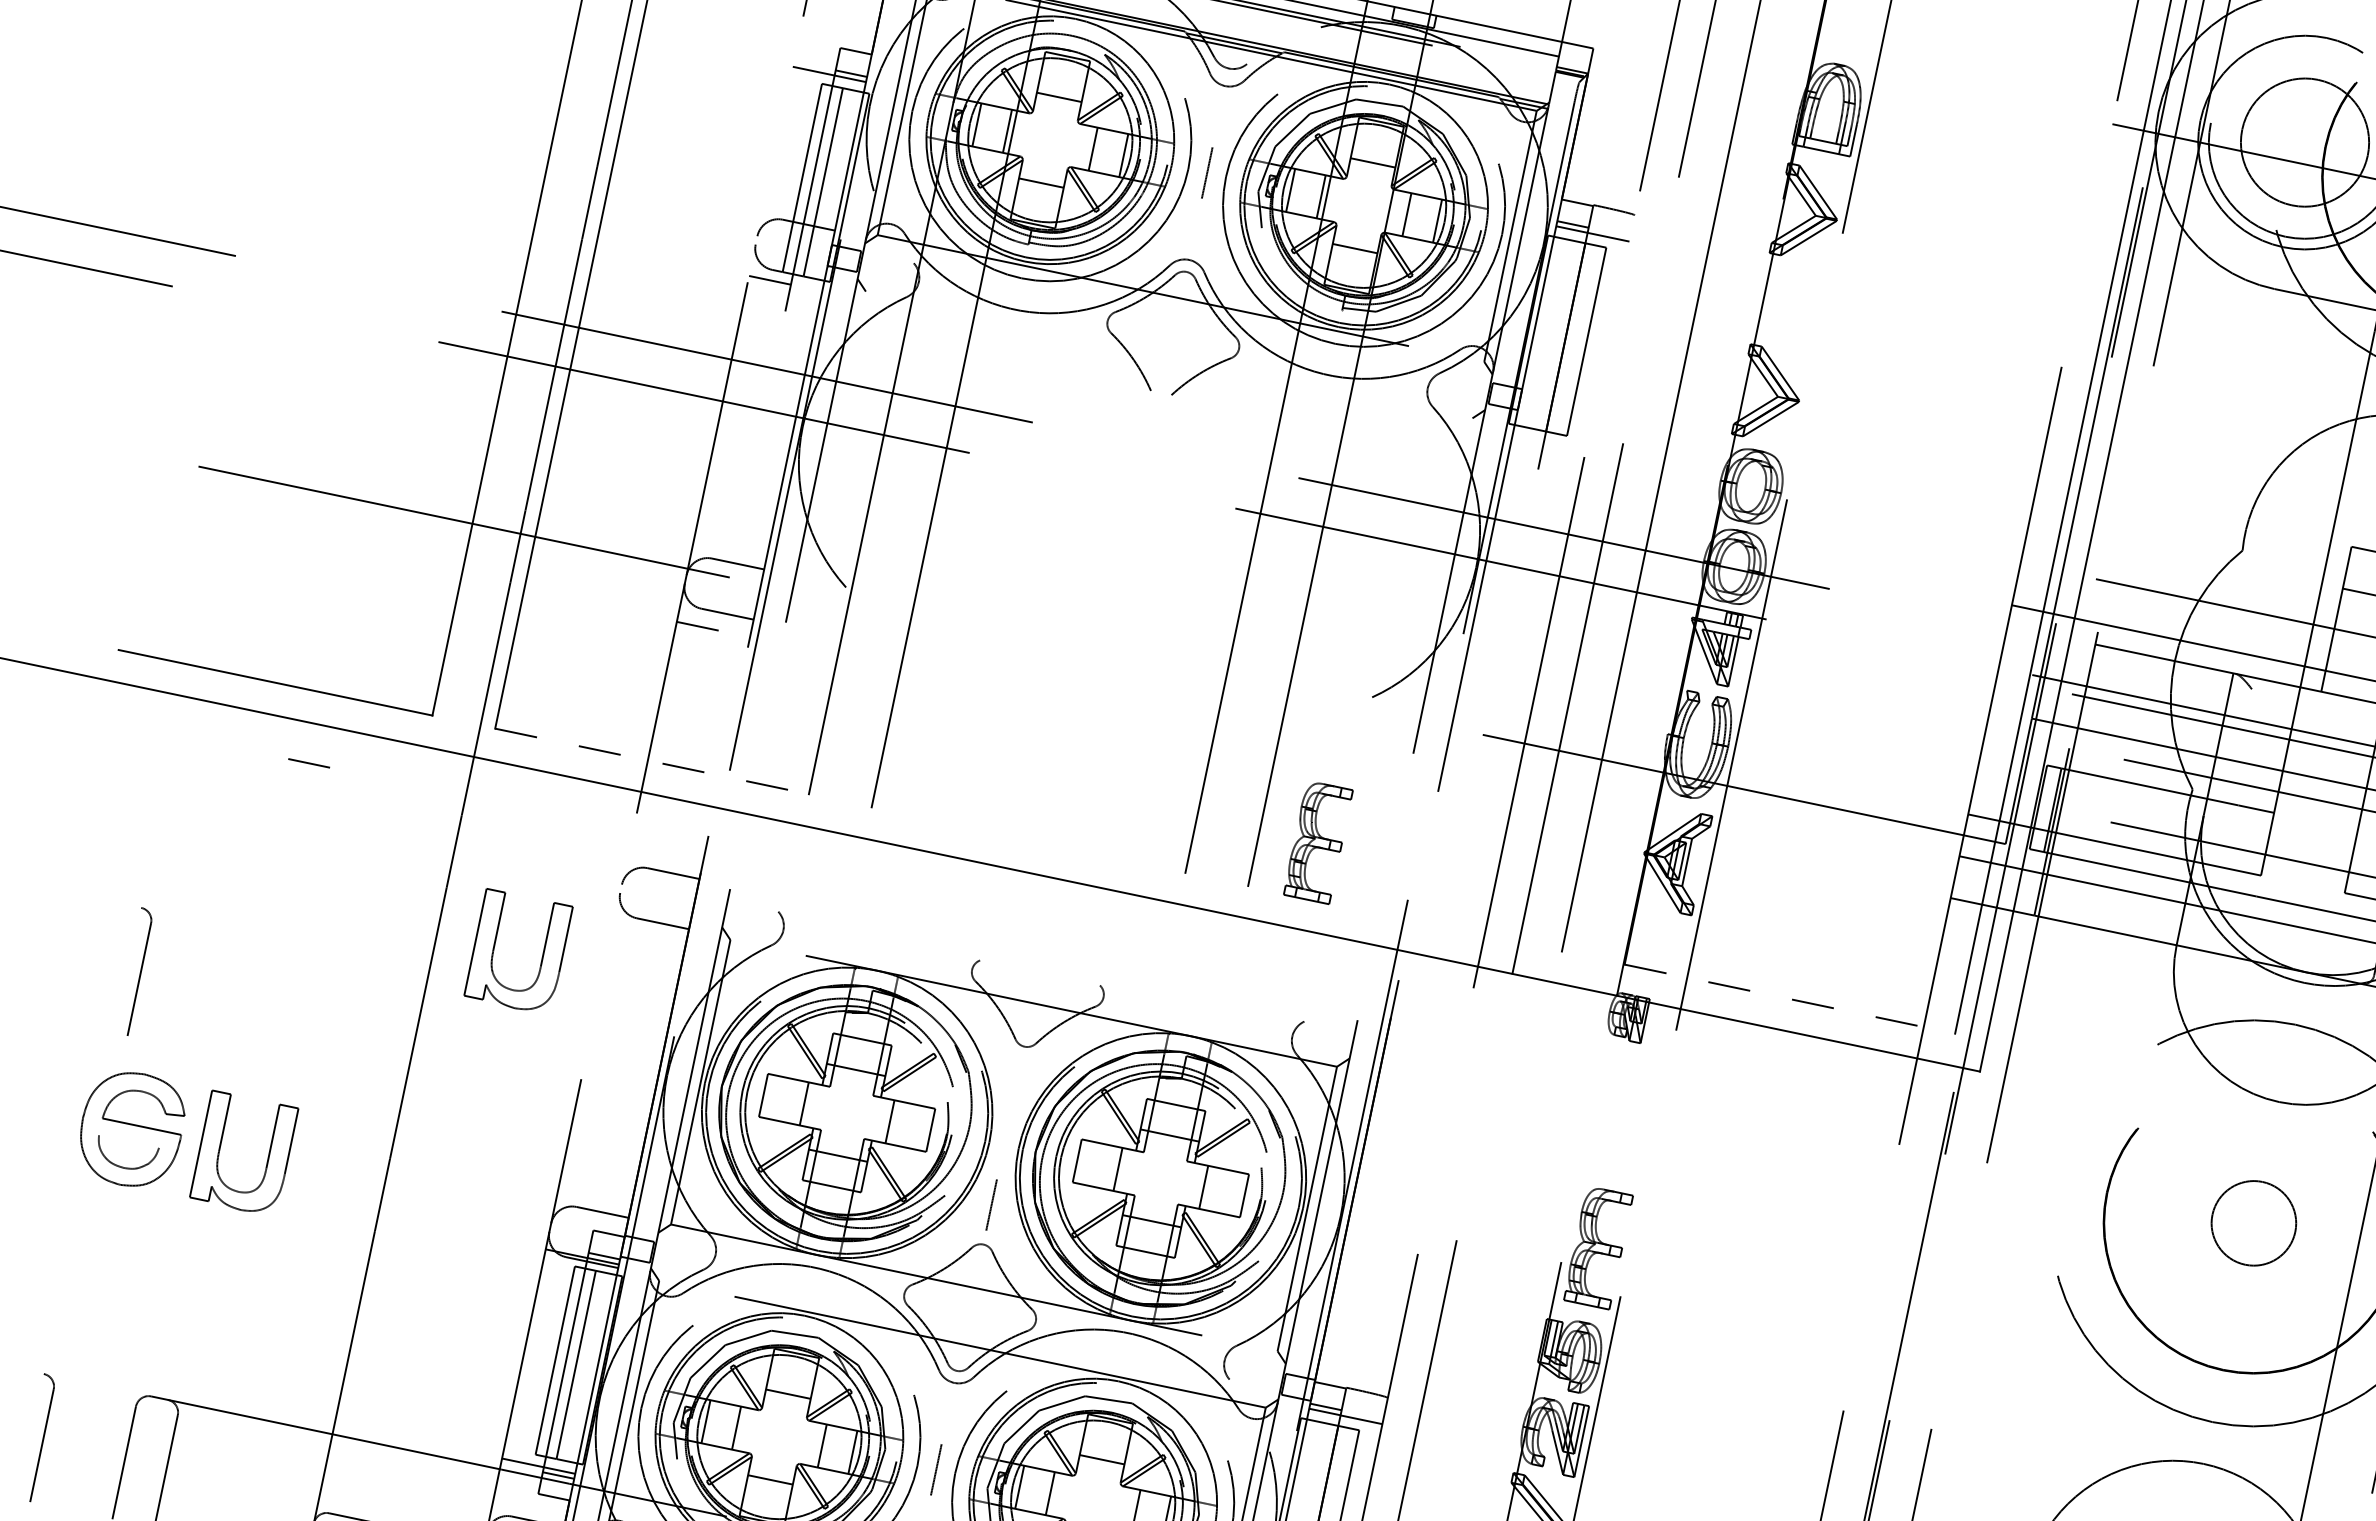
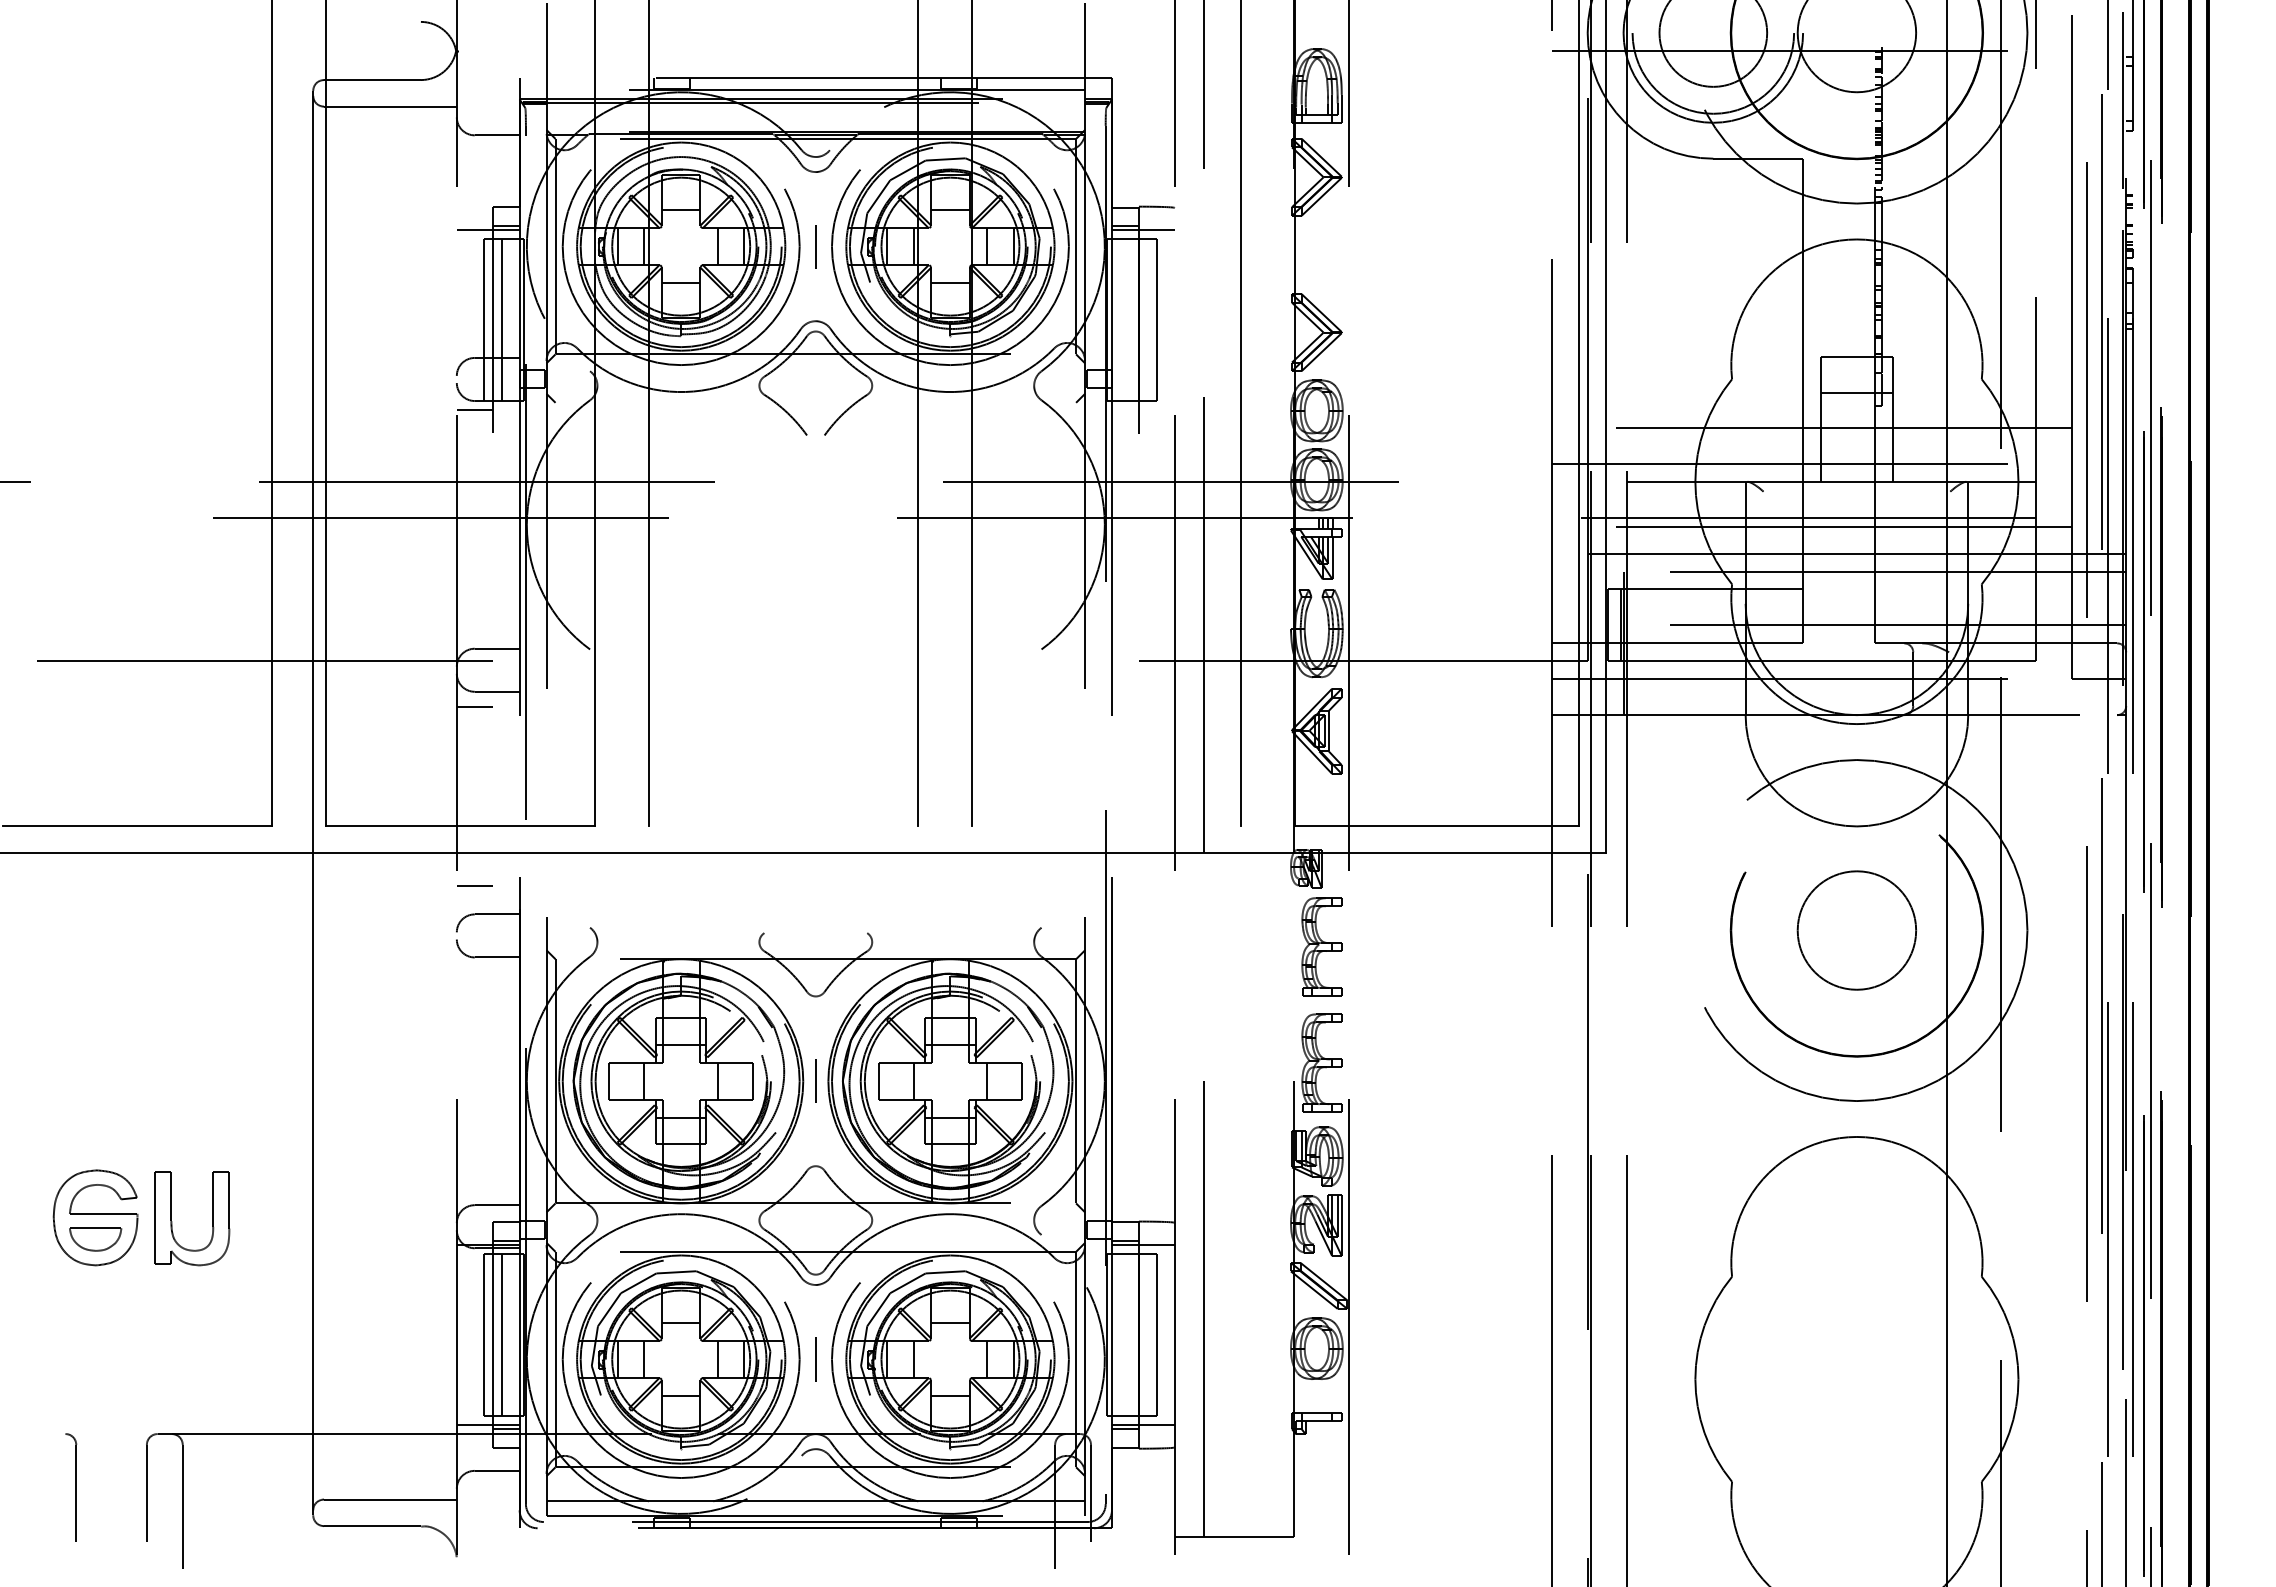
line: (652, 761) -> (460, 825), dashed -> solid
line: (309, 762) -> (474, 885), moved
part: (1317, 841) -> (1321, 946), moved
part: (542, 956) -> (403, 1005), removed
part: (135, 971) -> (71, 1087), removed
line: (1789, 998) -> (1436, 825), dashed -> solid
line: (128, 1141) -> (95, 1228), added
line: (991, 1204) -> (815, 1080), moved
circle: (2253, 1223) -> (1856, 930), size x1.67

